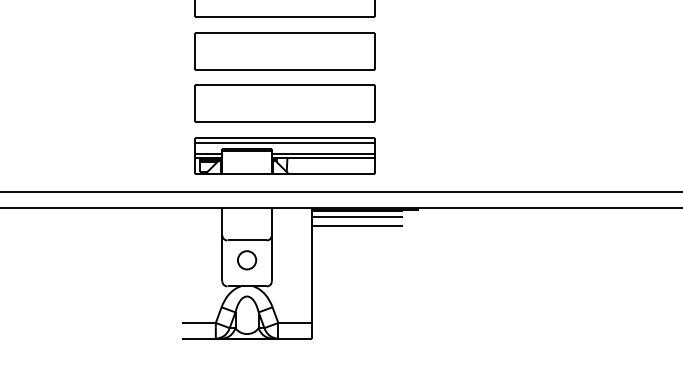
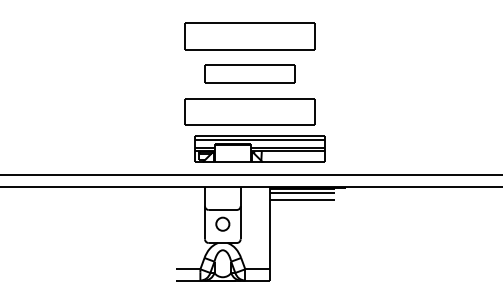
part: (284, 50) -> (249, 73), size x0.7
part: (284, 154) -> (259, 148), moved

